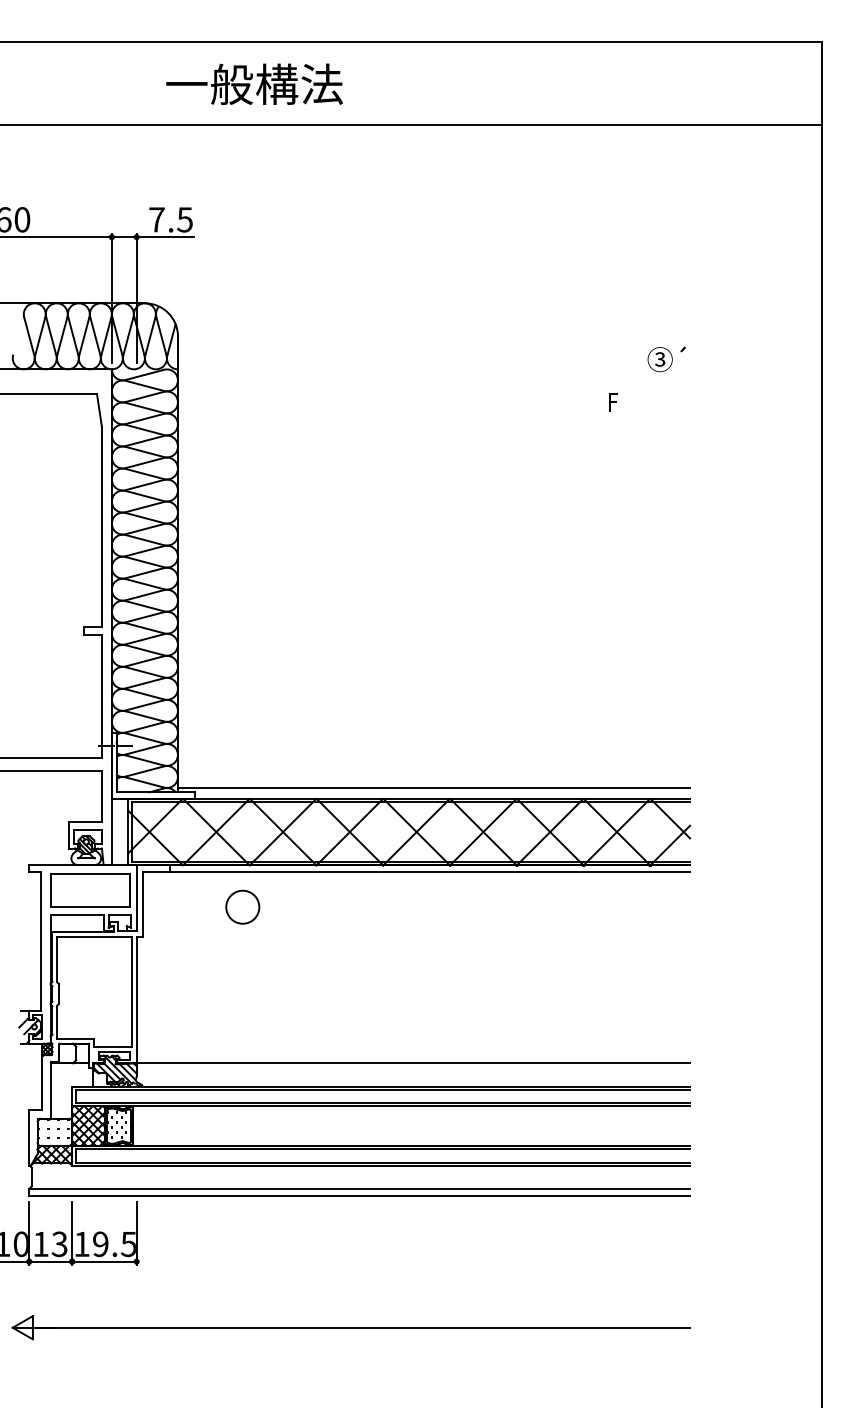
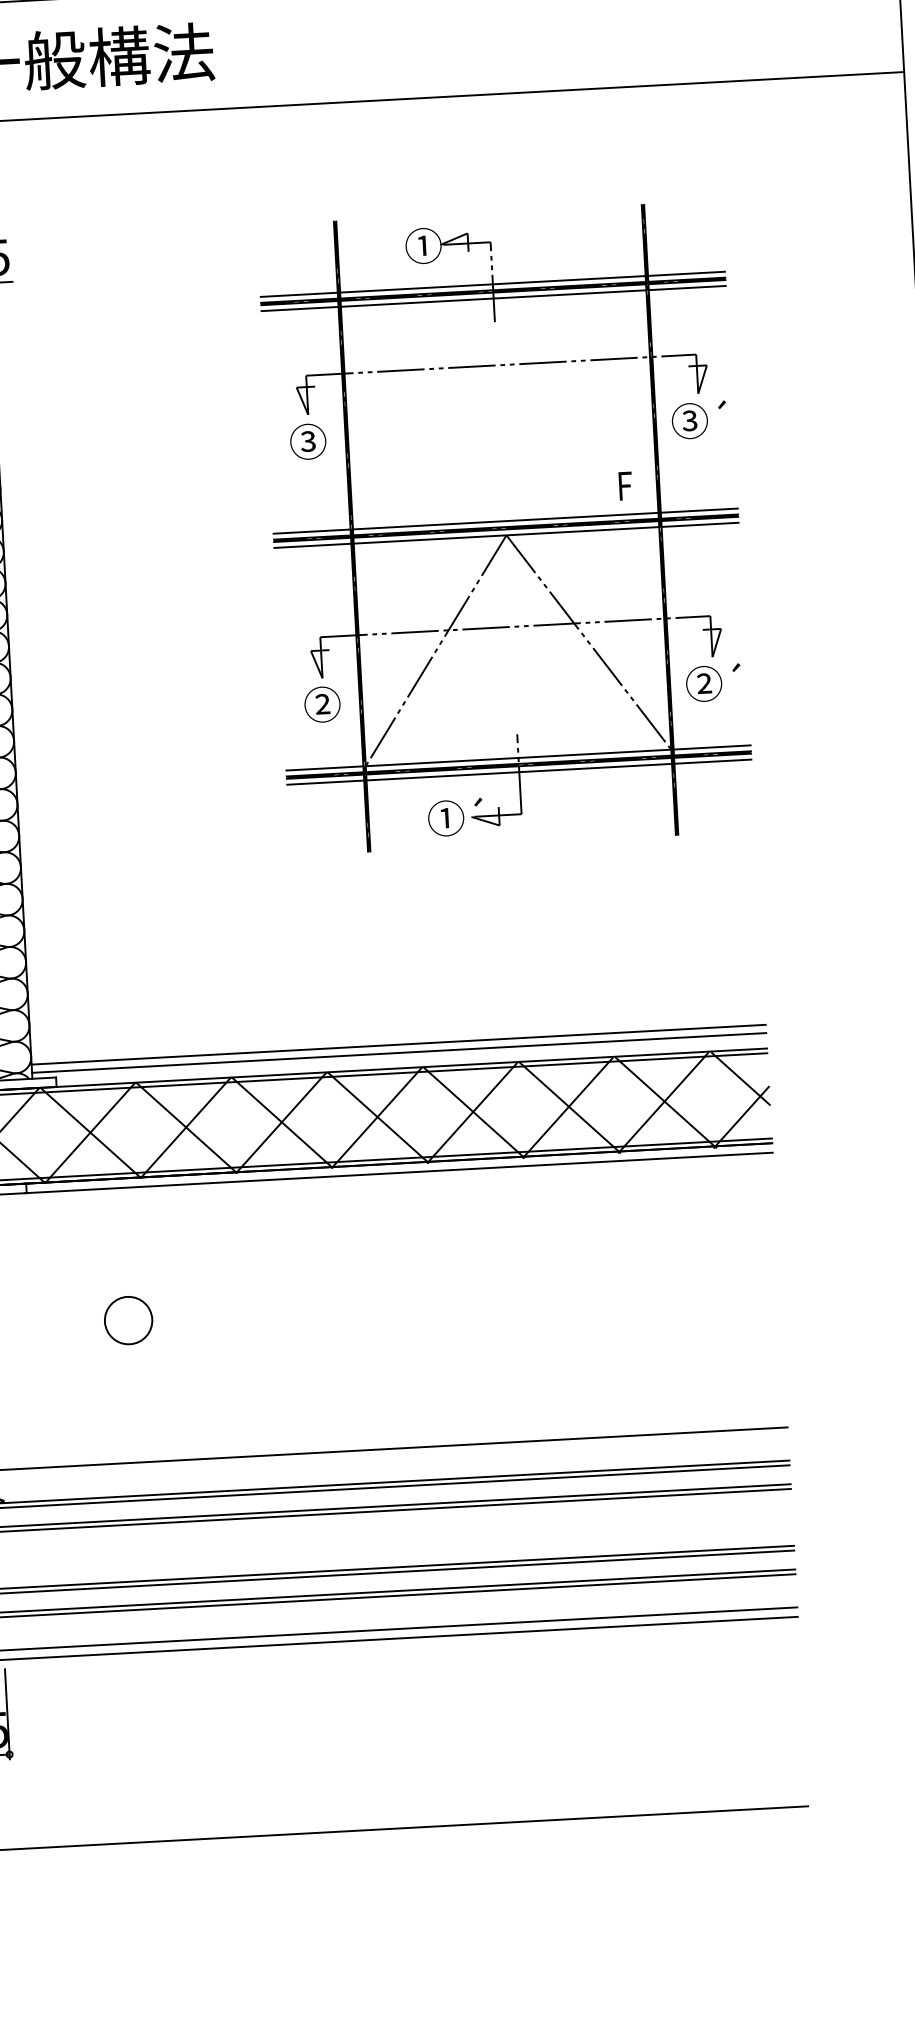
part: (527, 426) -> (504, 527), added
line: (433, 782) -> (397, 1044), added
circle: (242, 906) -> (128, 1319), moved

